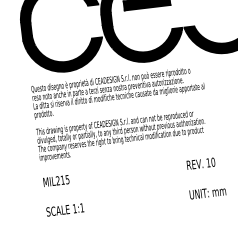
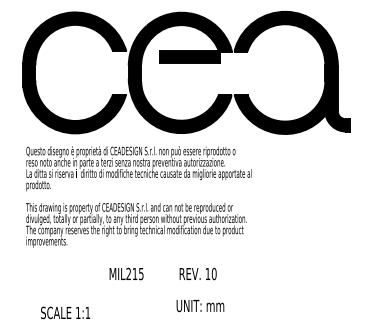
text: (200, 163) -> (197, 273), moved
text: (56, 180) -> (126, 273), moved
text: (207, 193) -> (200, 306), moved
text: (65, 209) -> (65, 312), moved

